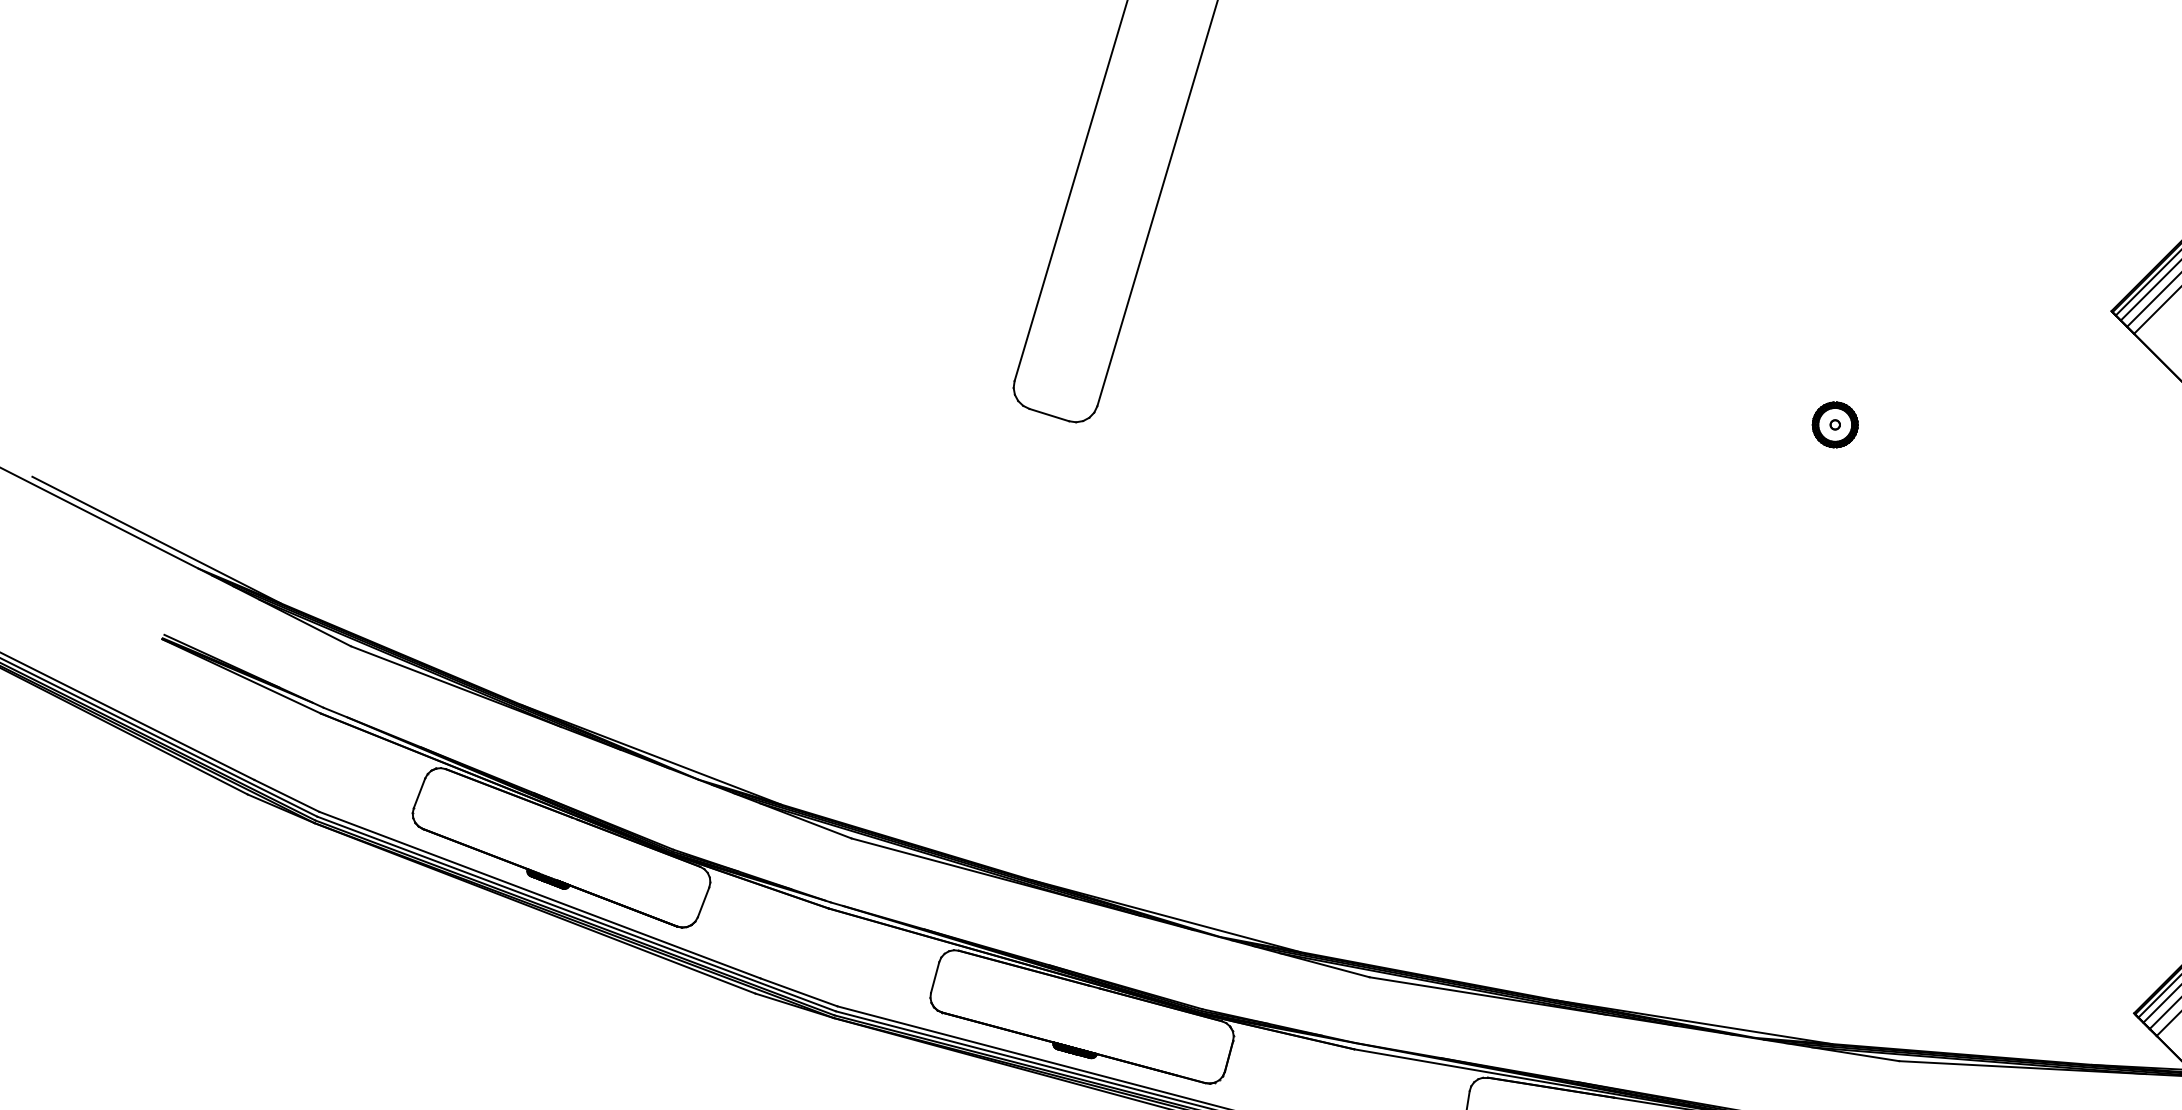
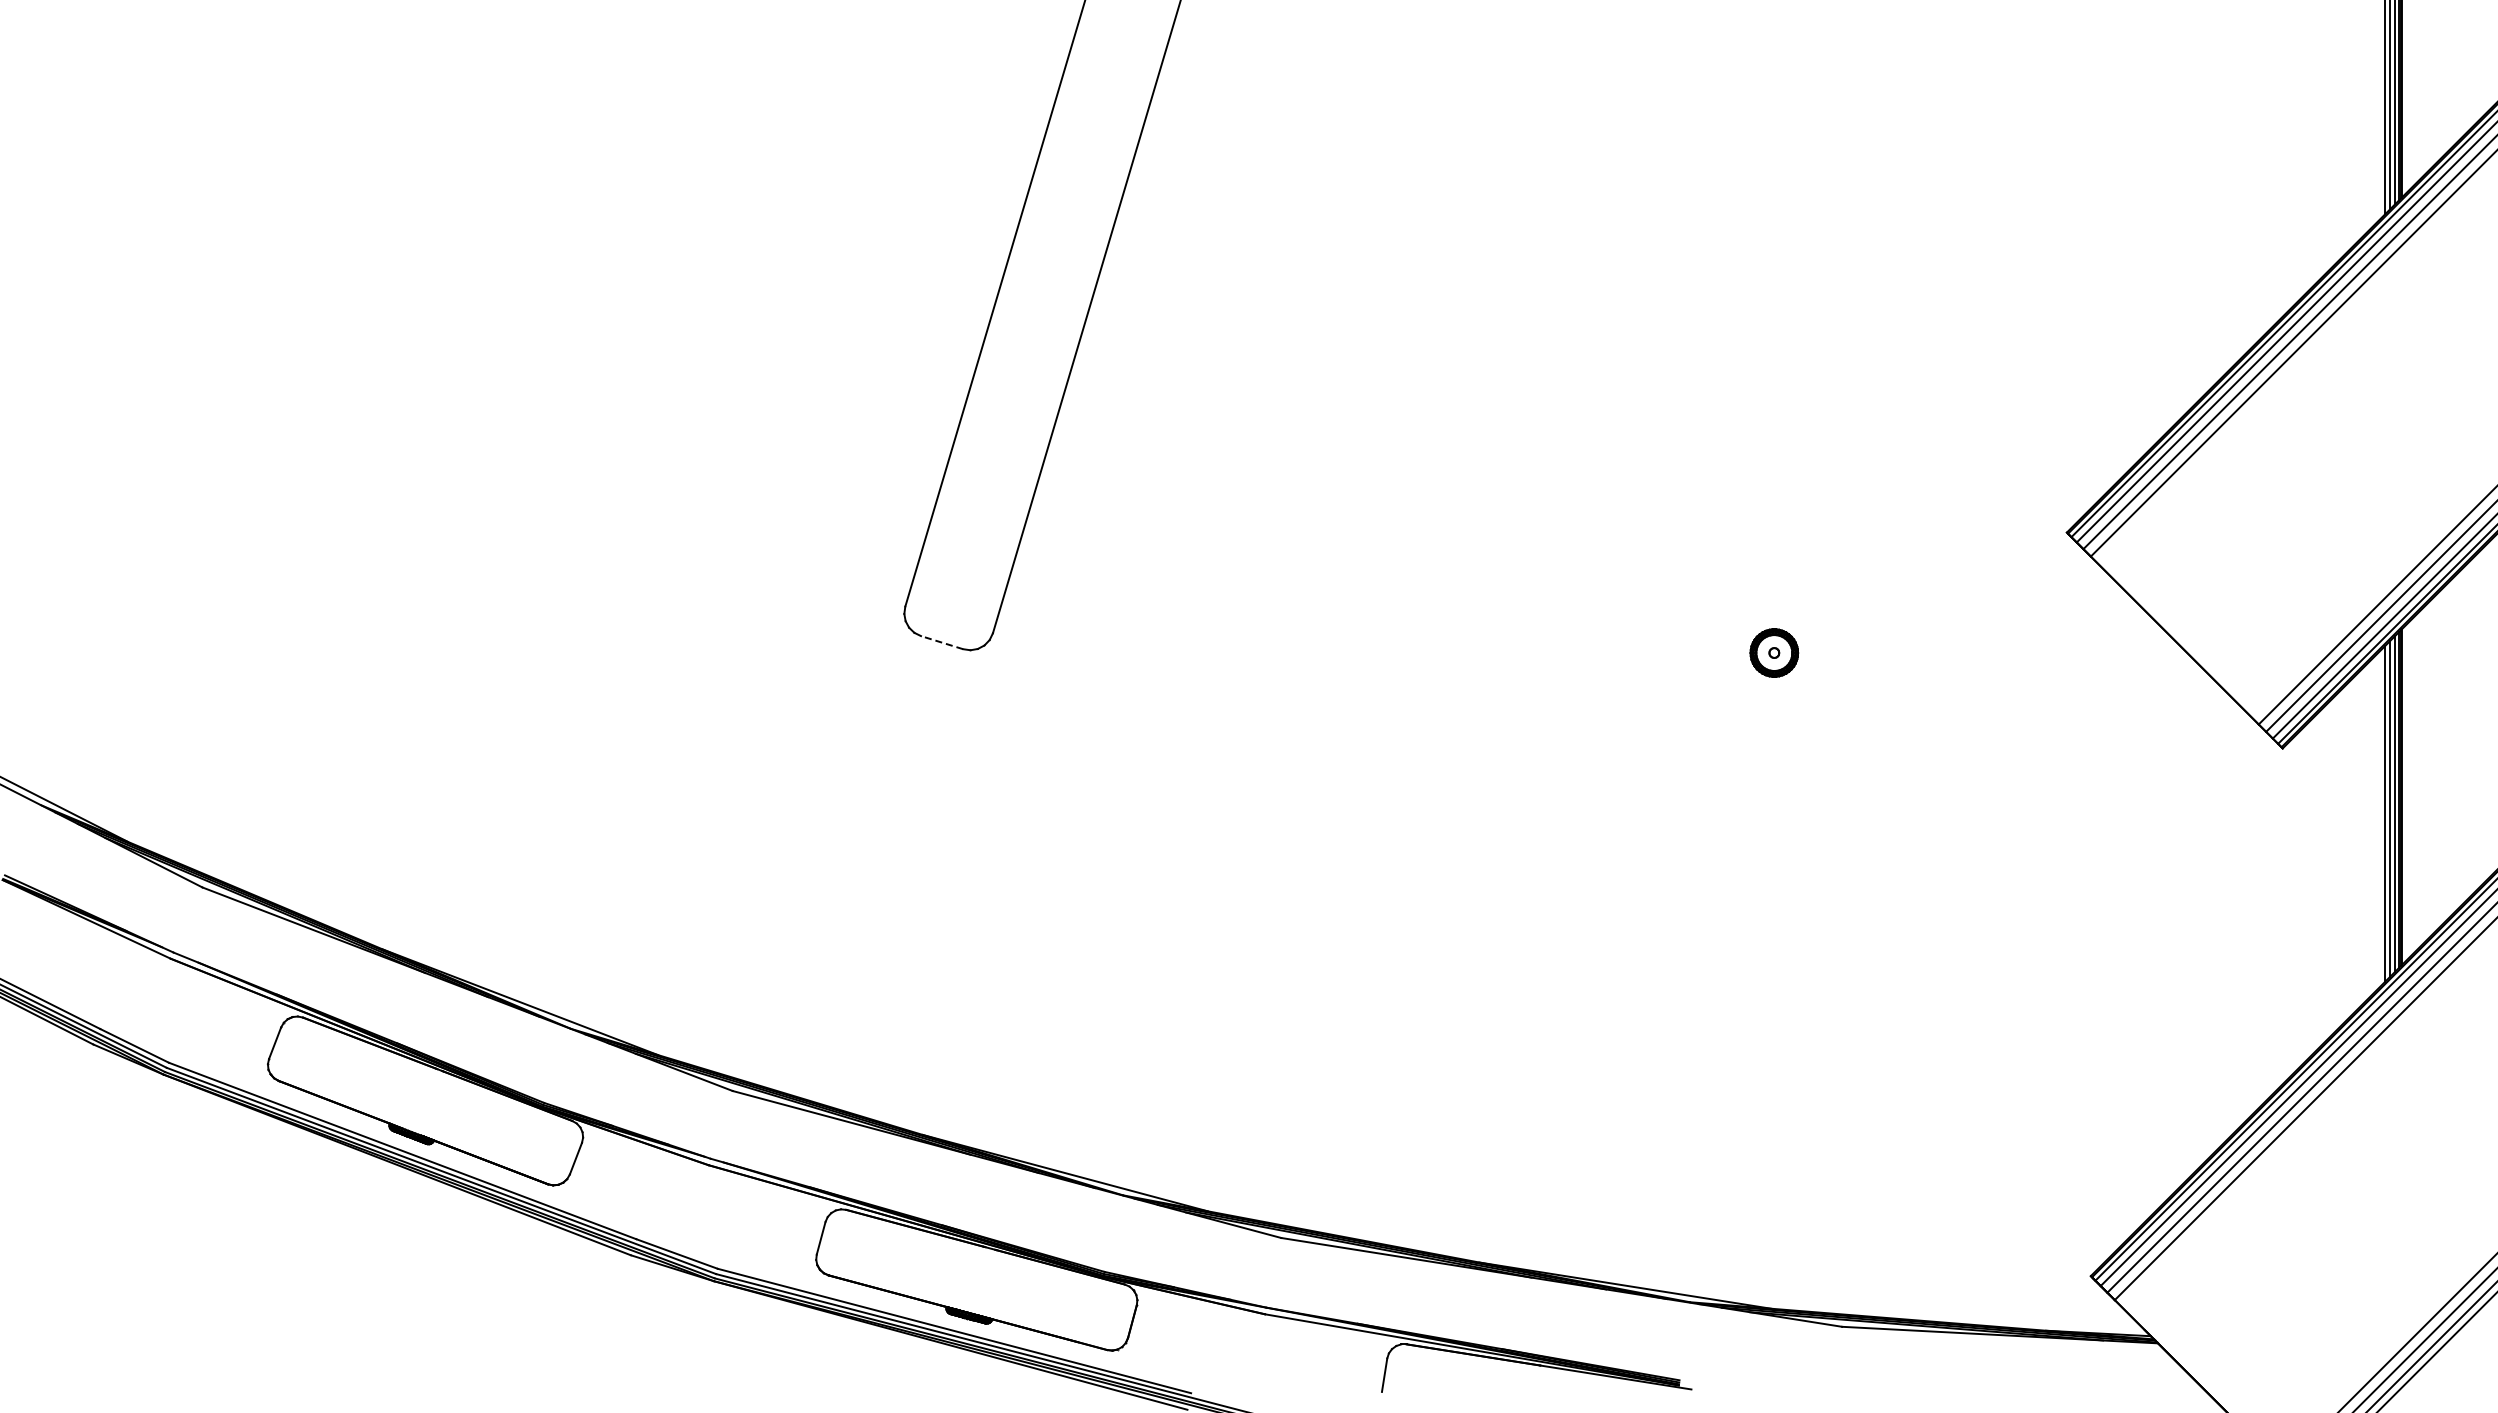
line: (1048, 414) -> (941, 642), solid -> dashed

